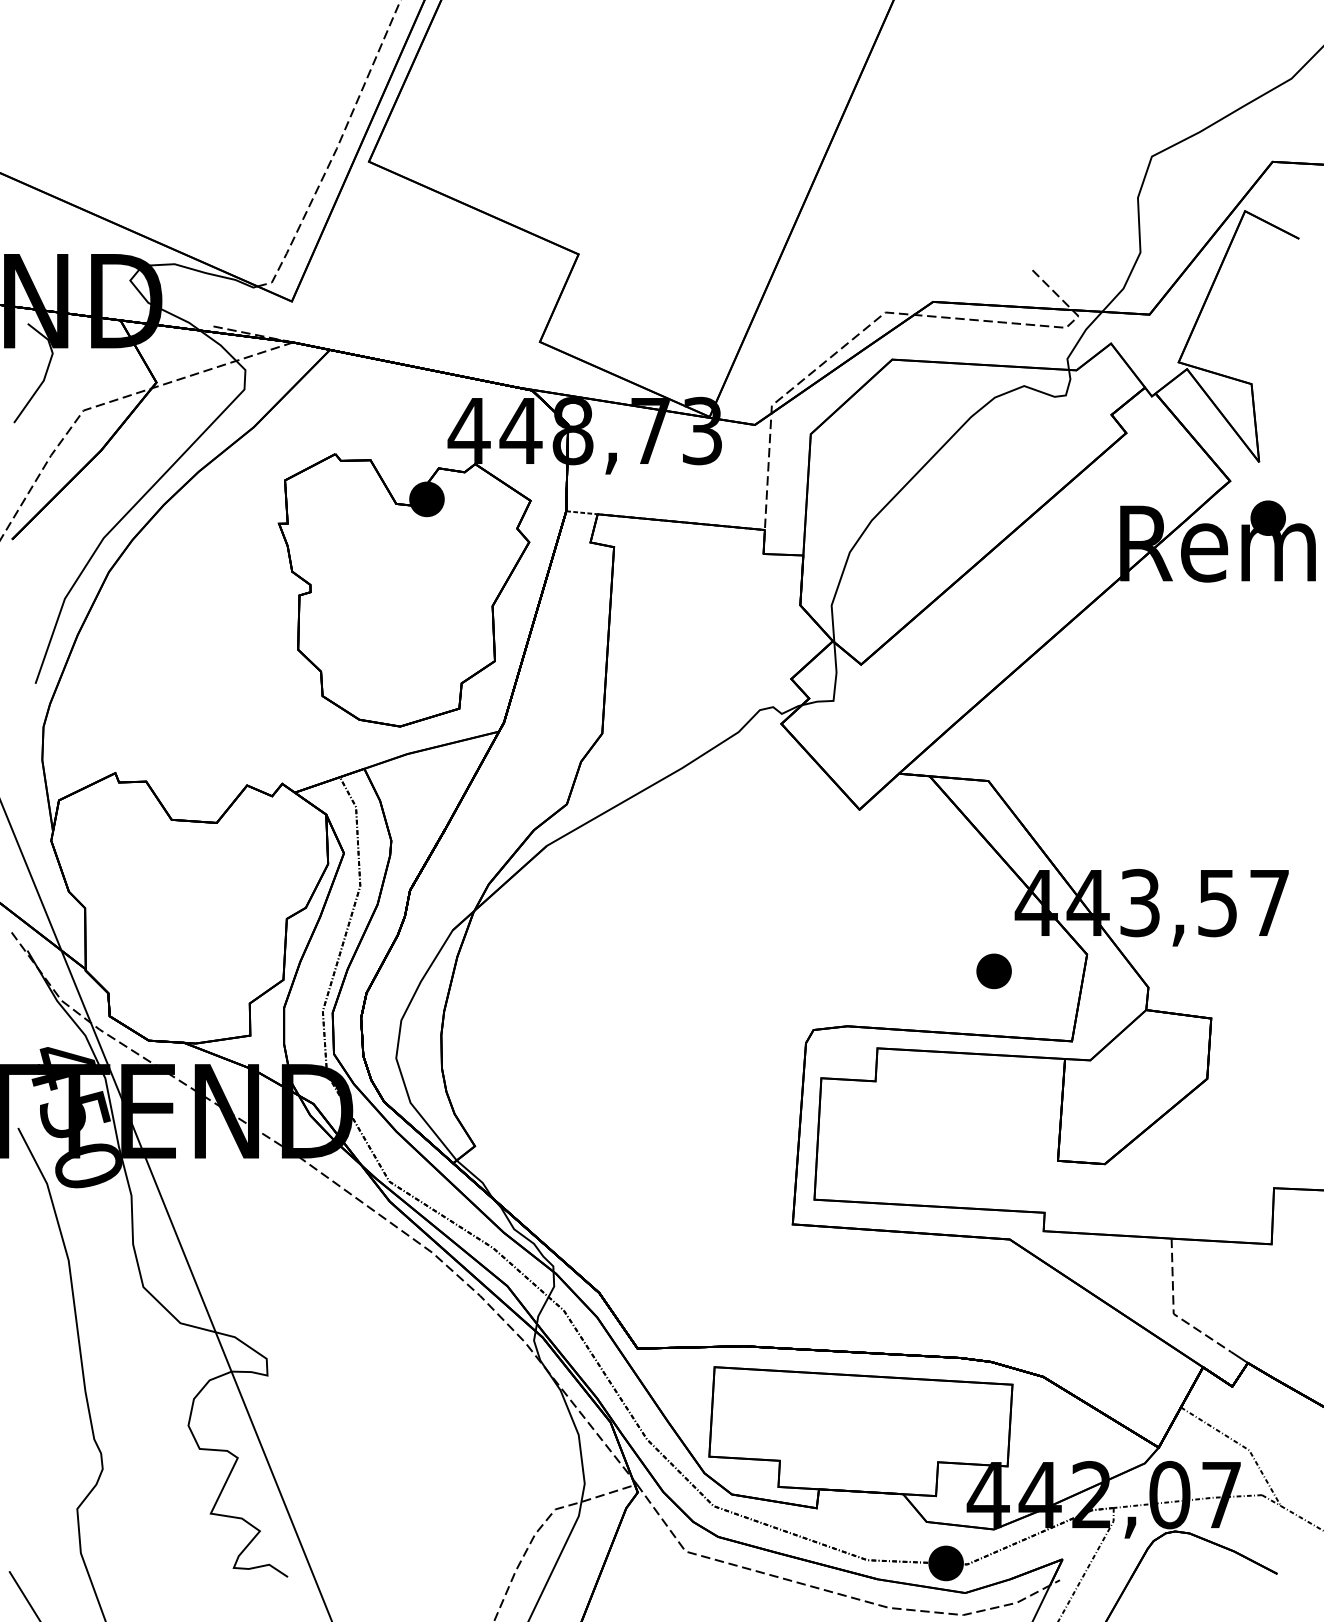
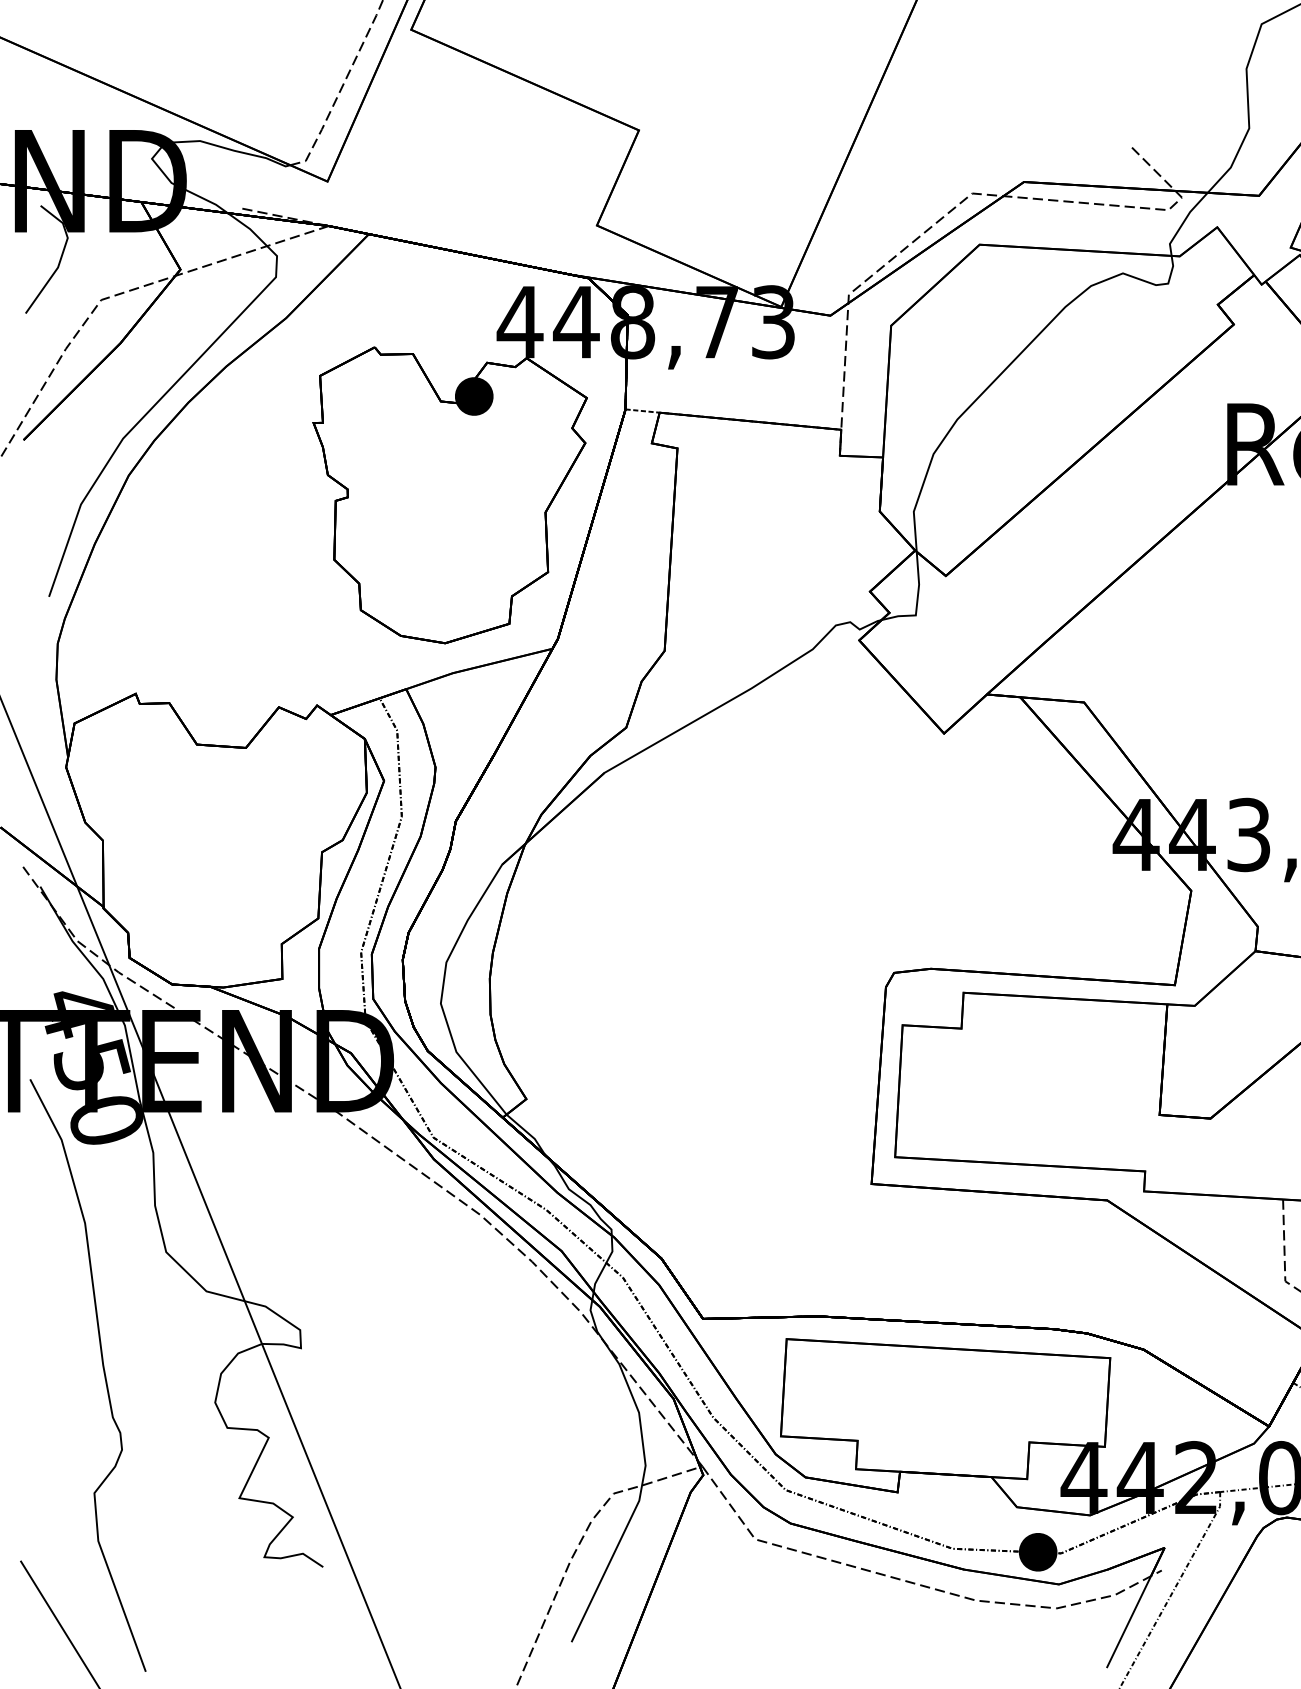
part: (993, 971) -> (1089, 909), removed

